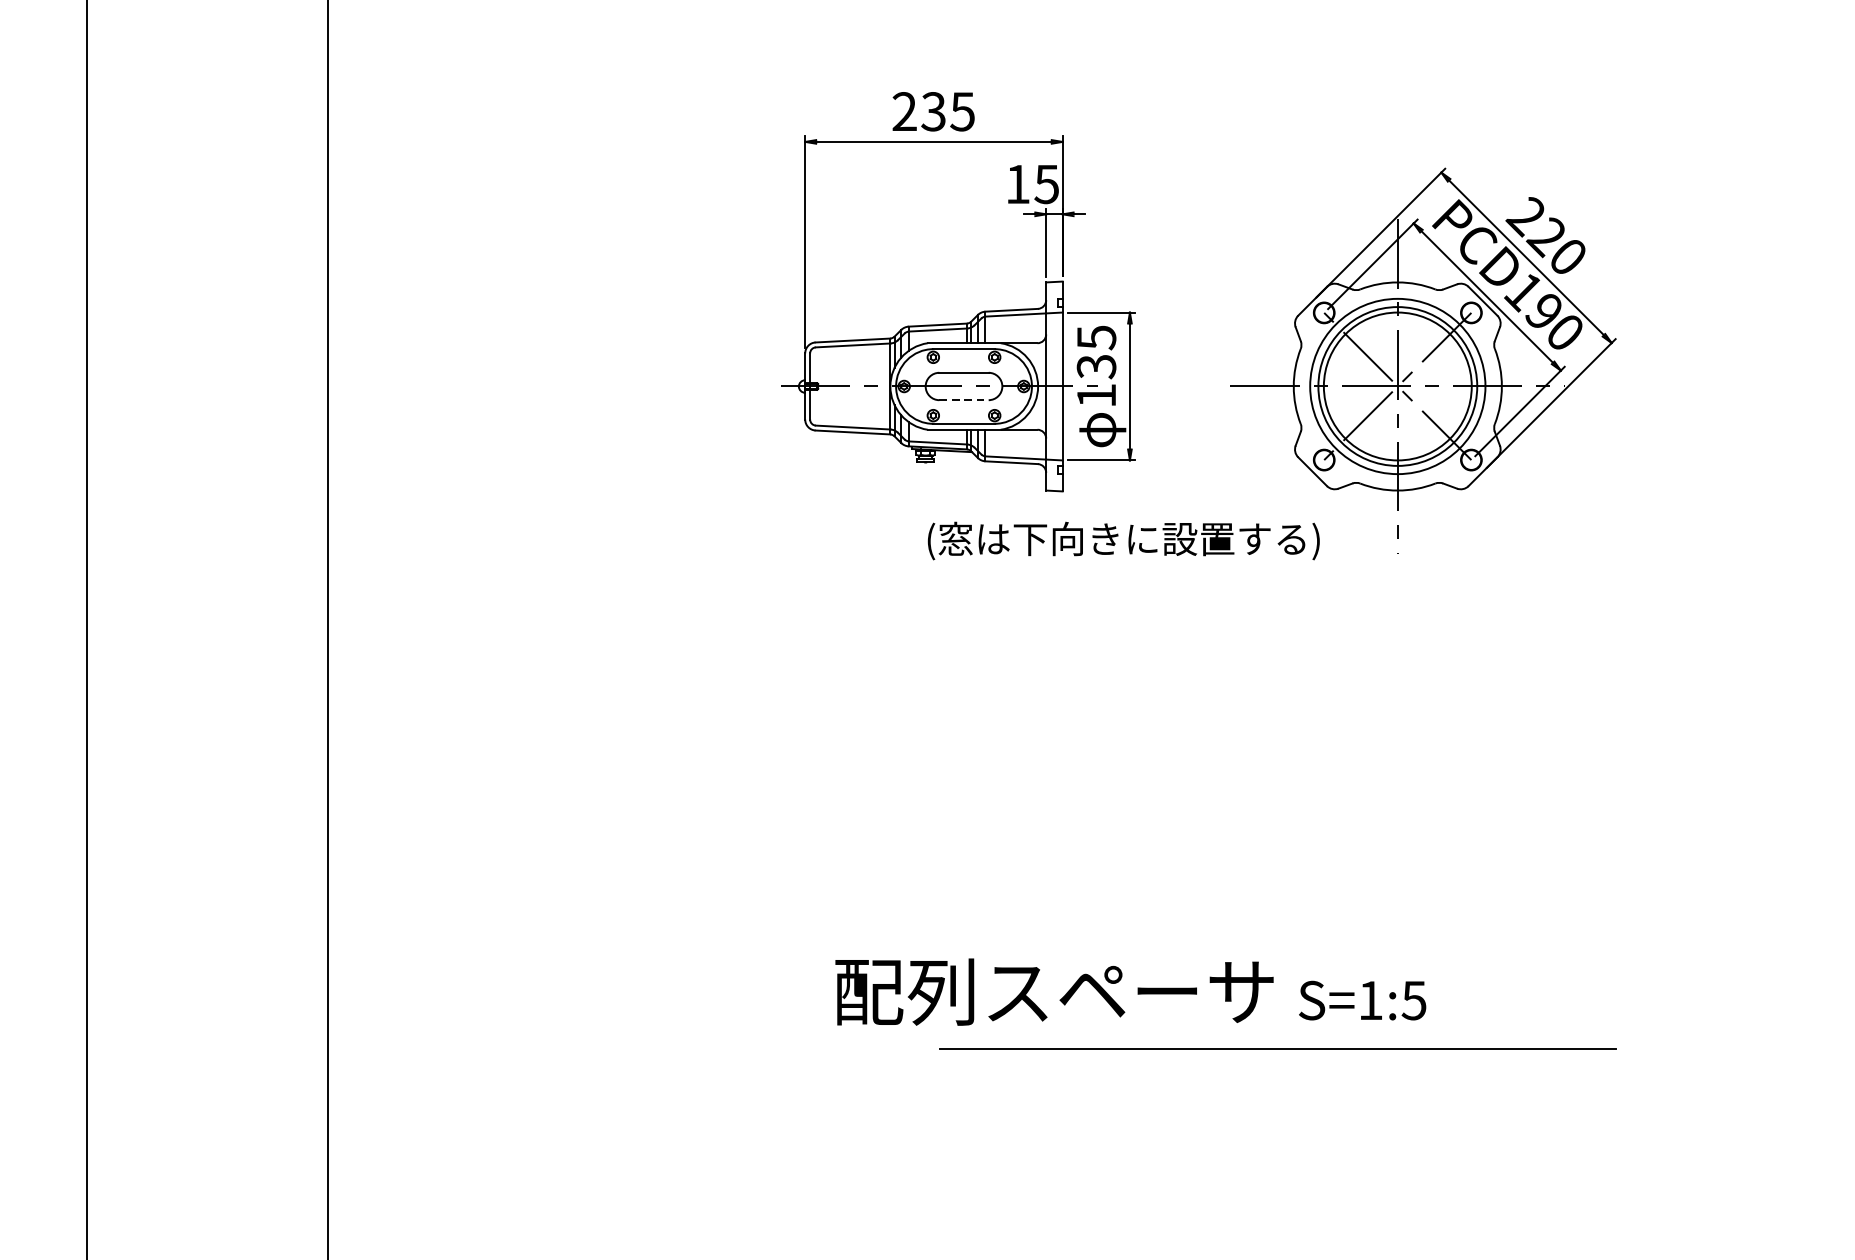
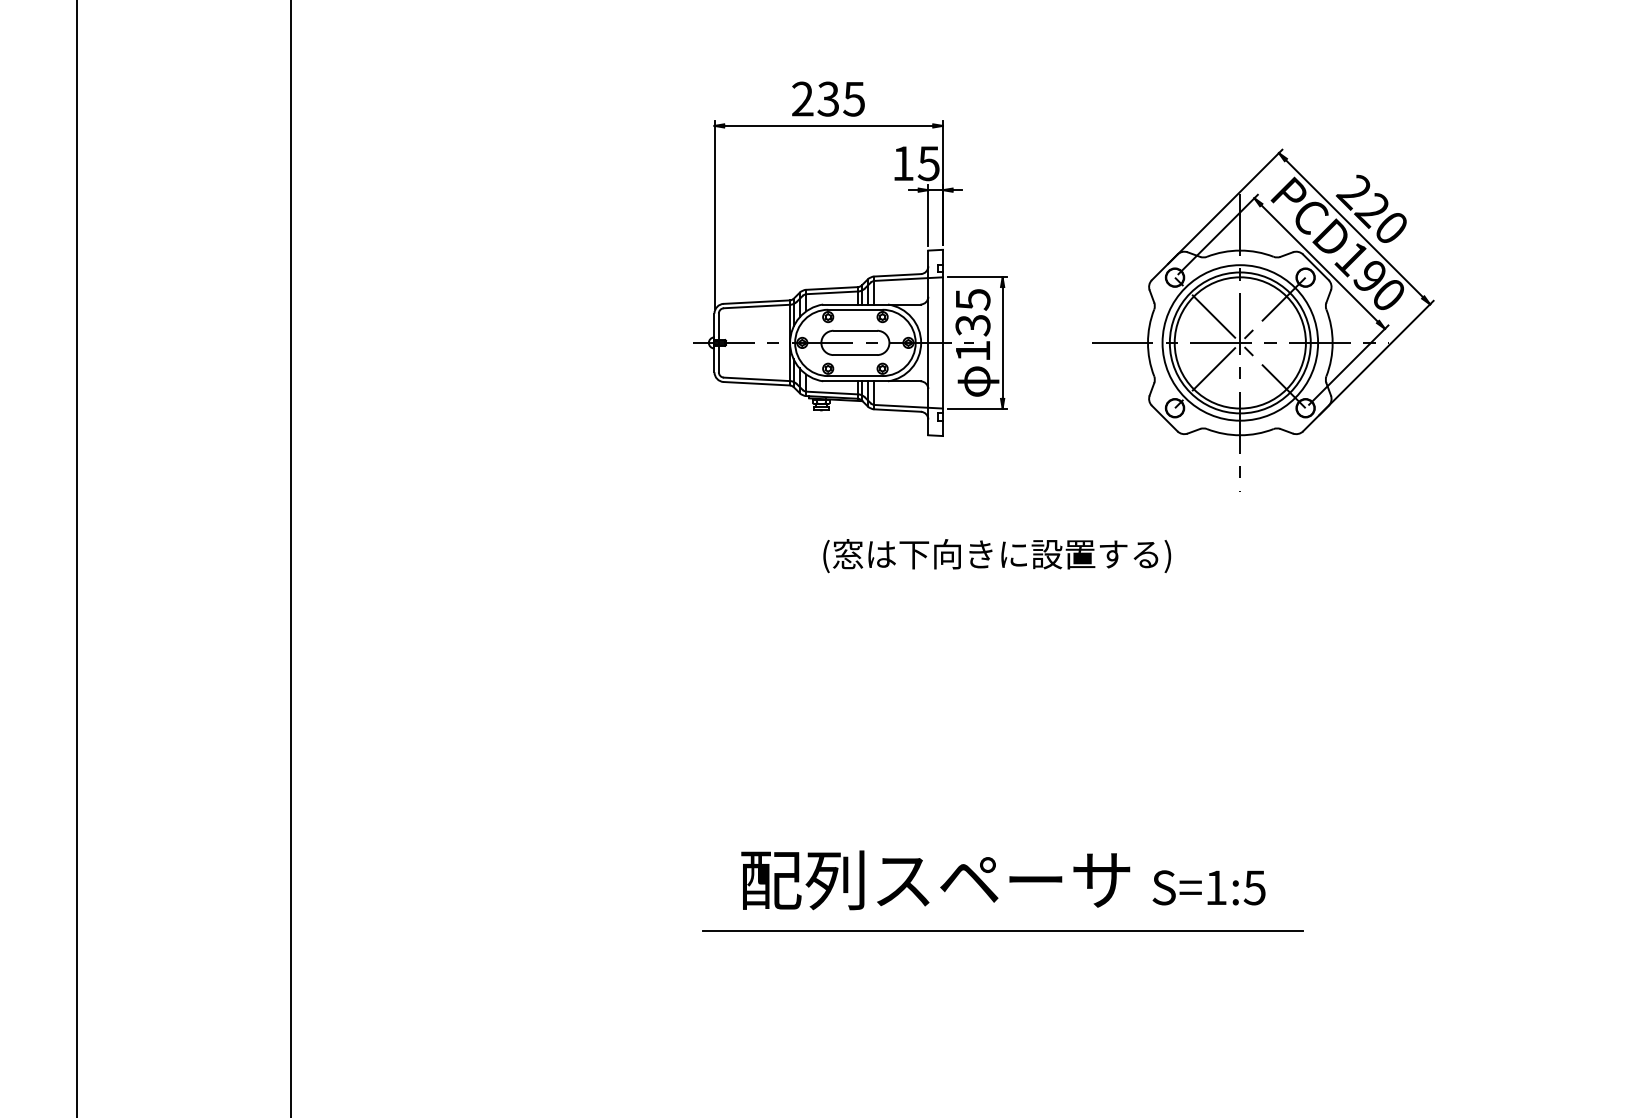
line: (964, 400) -> (855, 355), dashed -> solid
text: (1124, 541) -> (997, 556), moved
line: (1277, 1048) -> (1002, 930), moved

